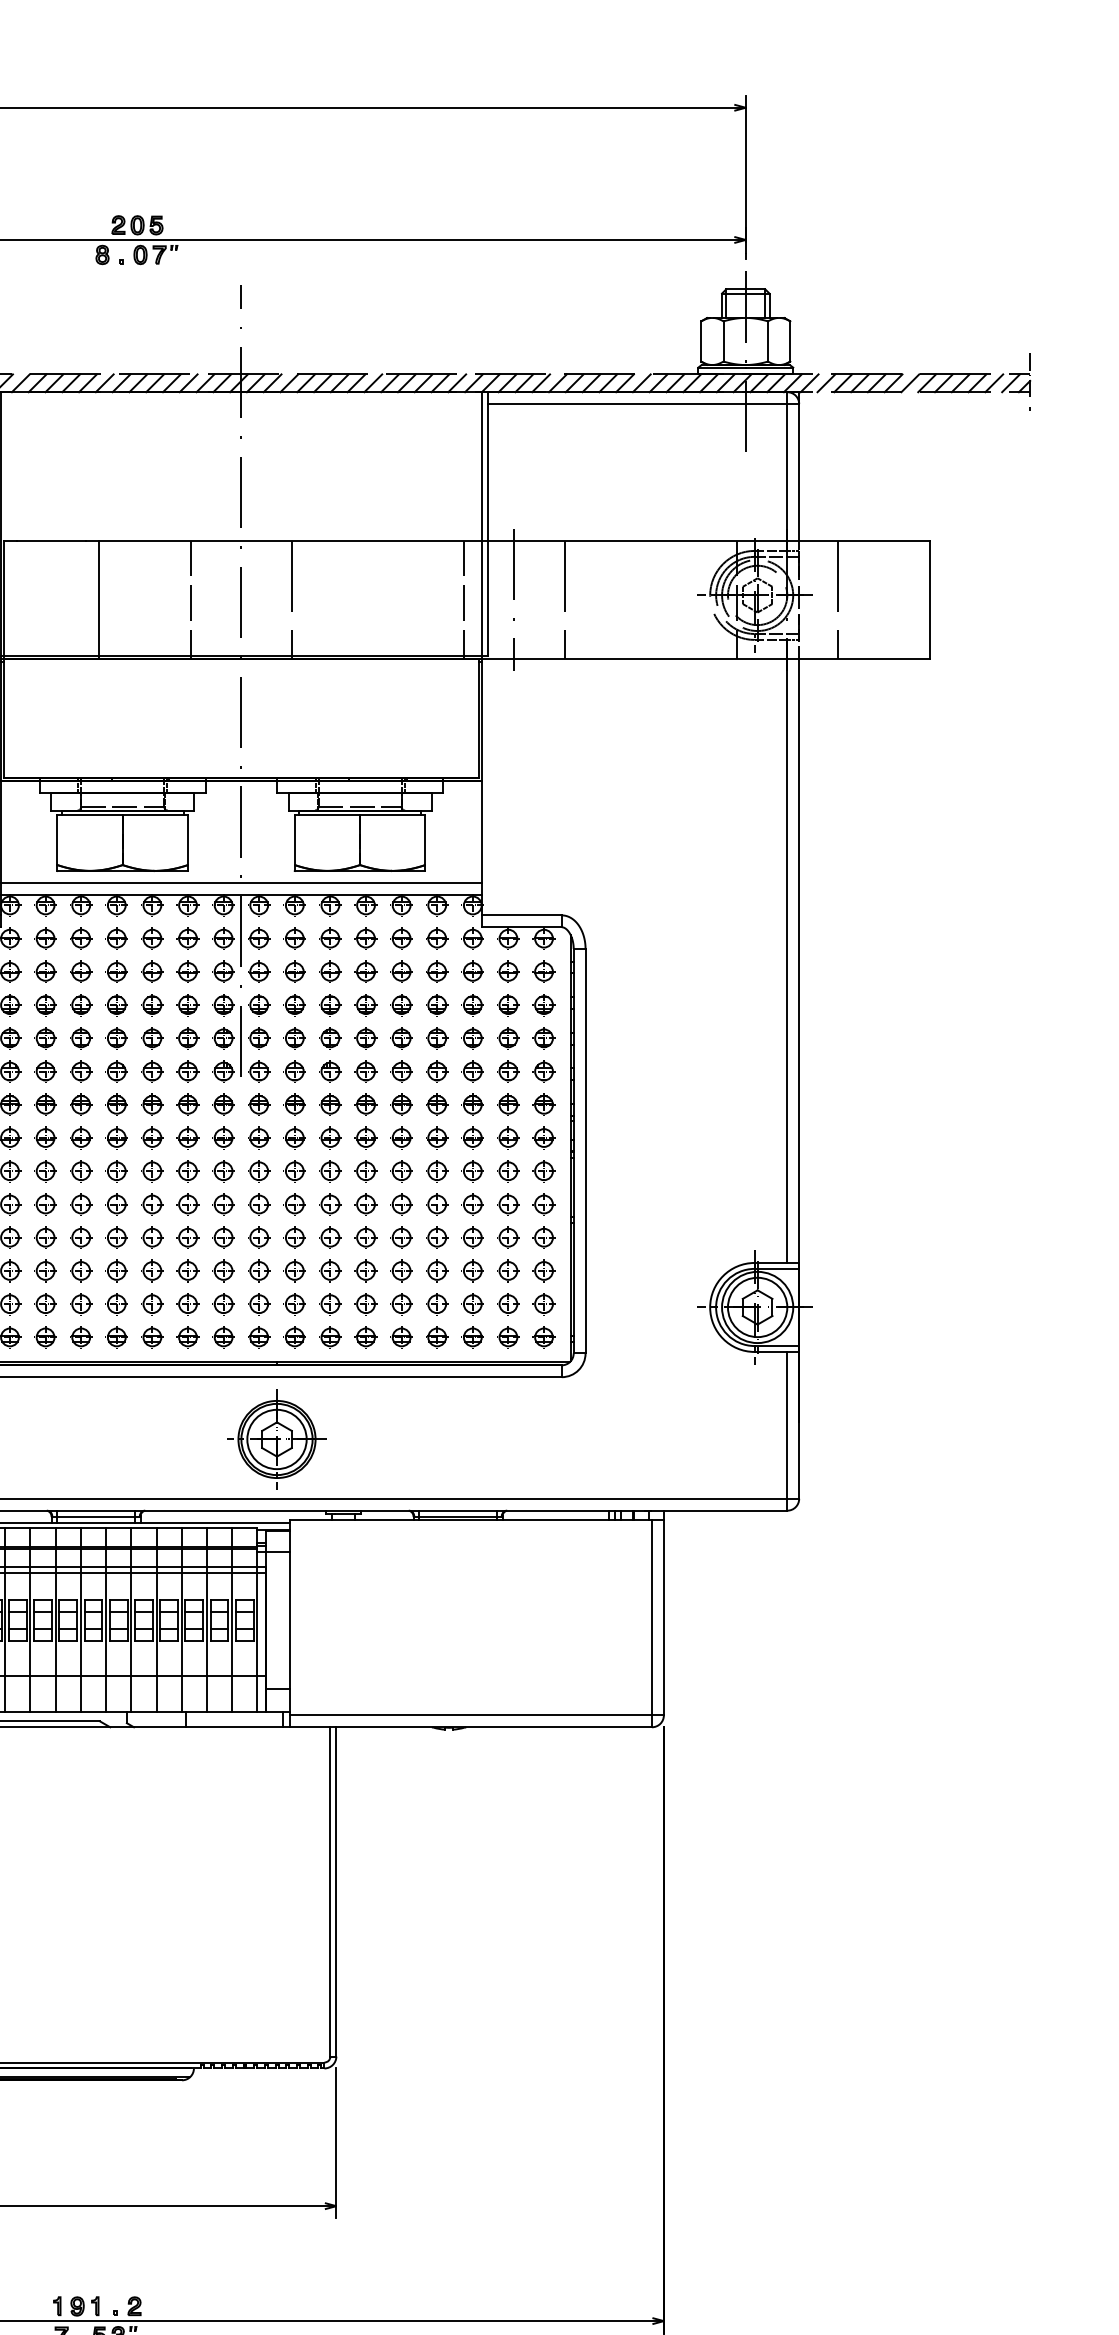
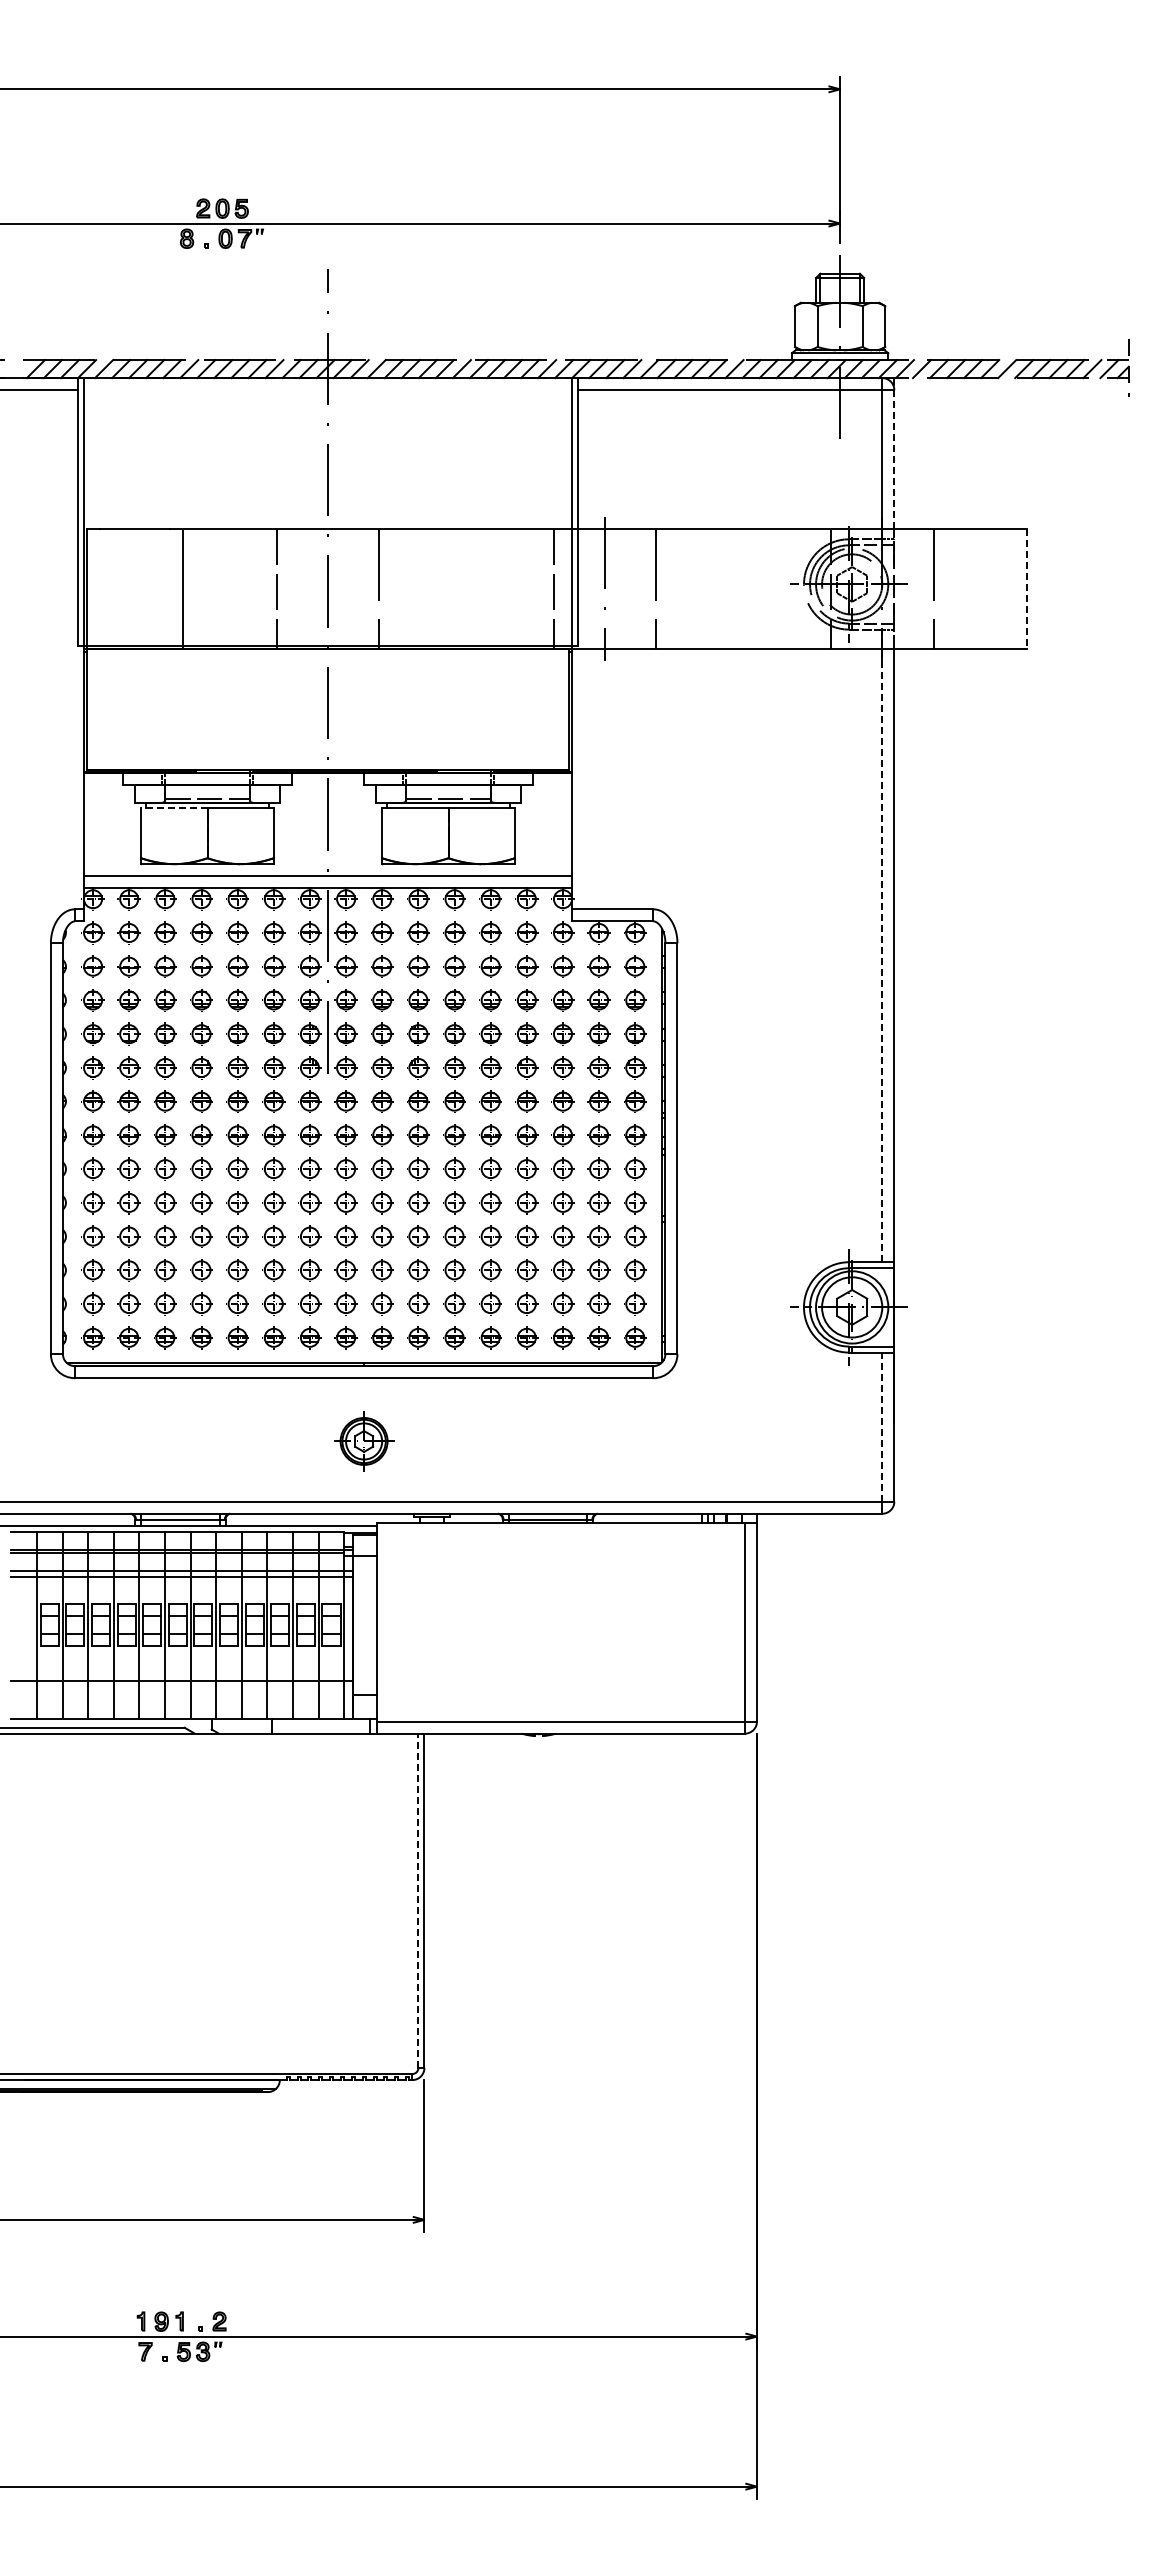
line: (799, 465) -> (894, 452), solid -> dashed
line: (929, 600) -> (1026, 589), solid -> dashed
line: (89, 815) -> (173, 807), solid -> dashed
line: (787, 951) -> (882, 945), solid -> dashed
line: (787, 1425) -> (882, 1427), solid -> dashed
part: (276, 1439) -> (363, 1441), size x0.6
line: (330, 1891) -> (418, 1900), solid -> dashed

